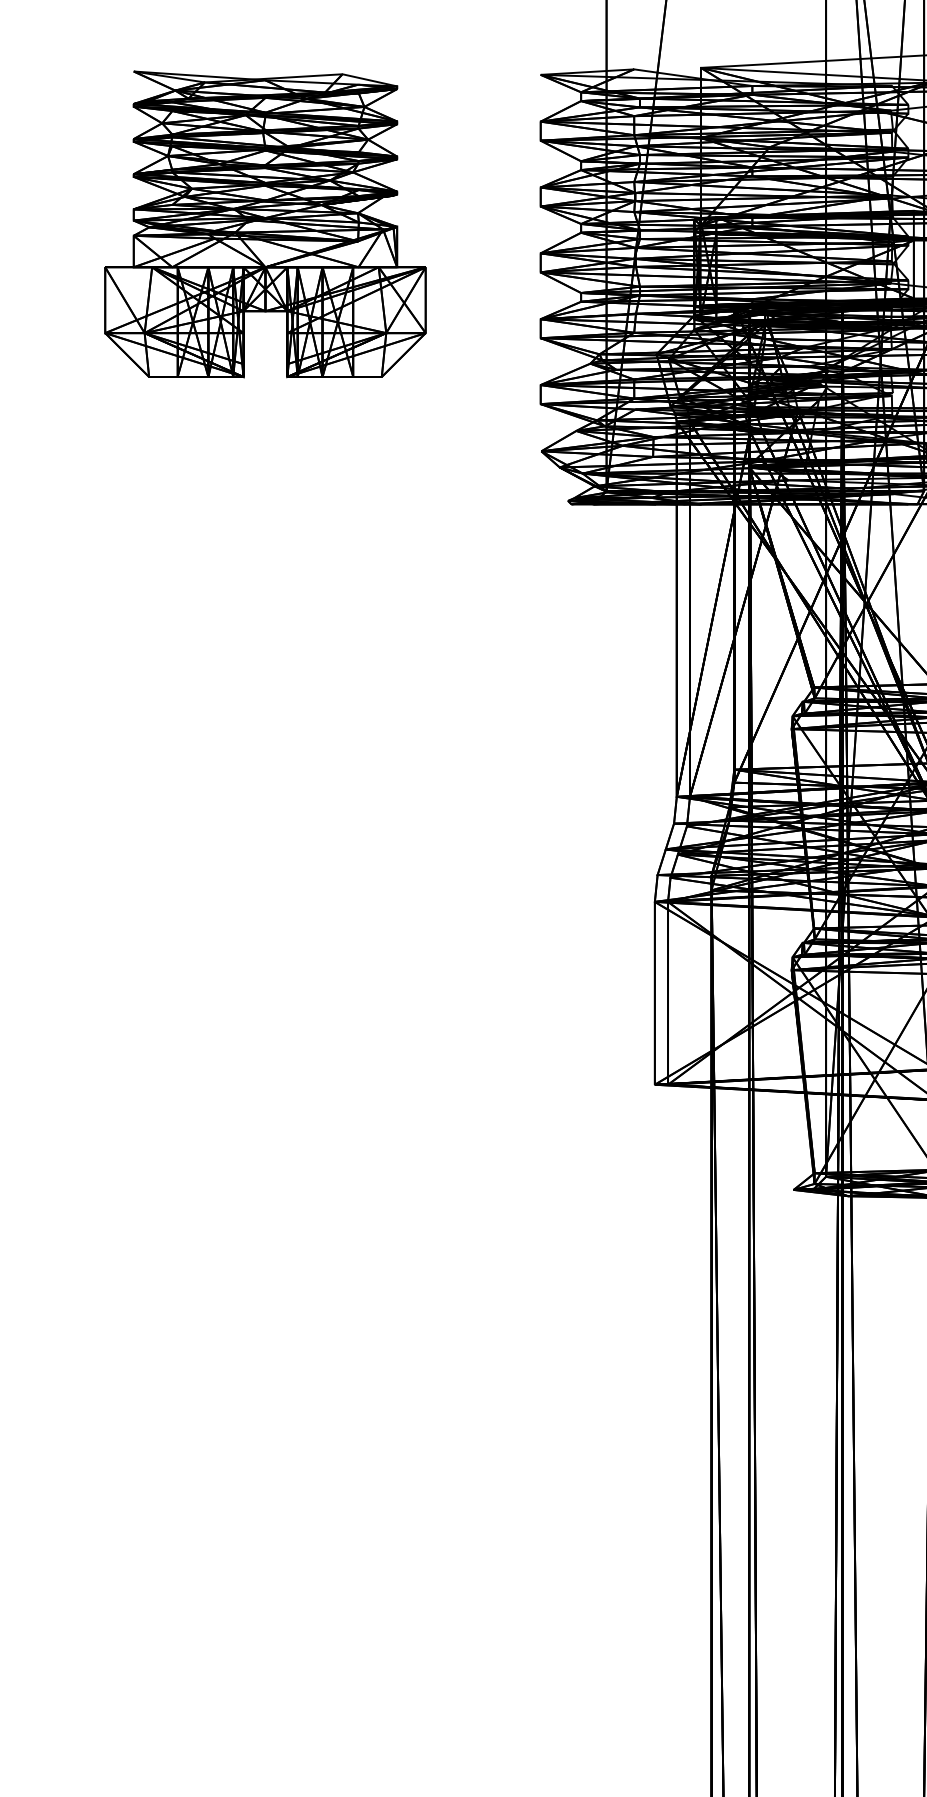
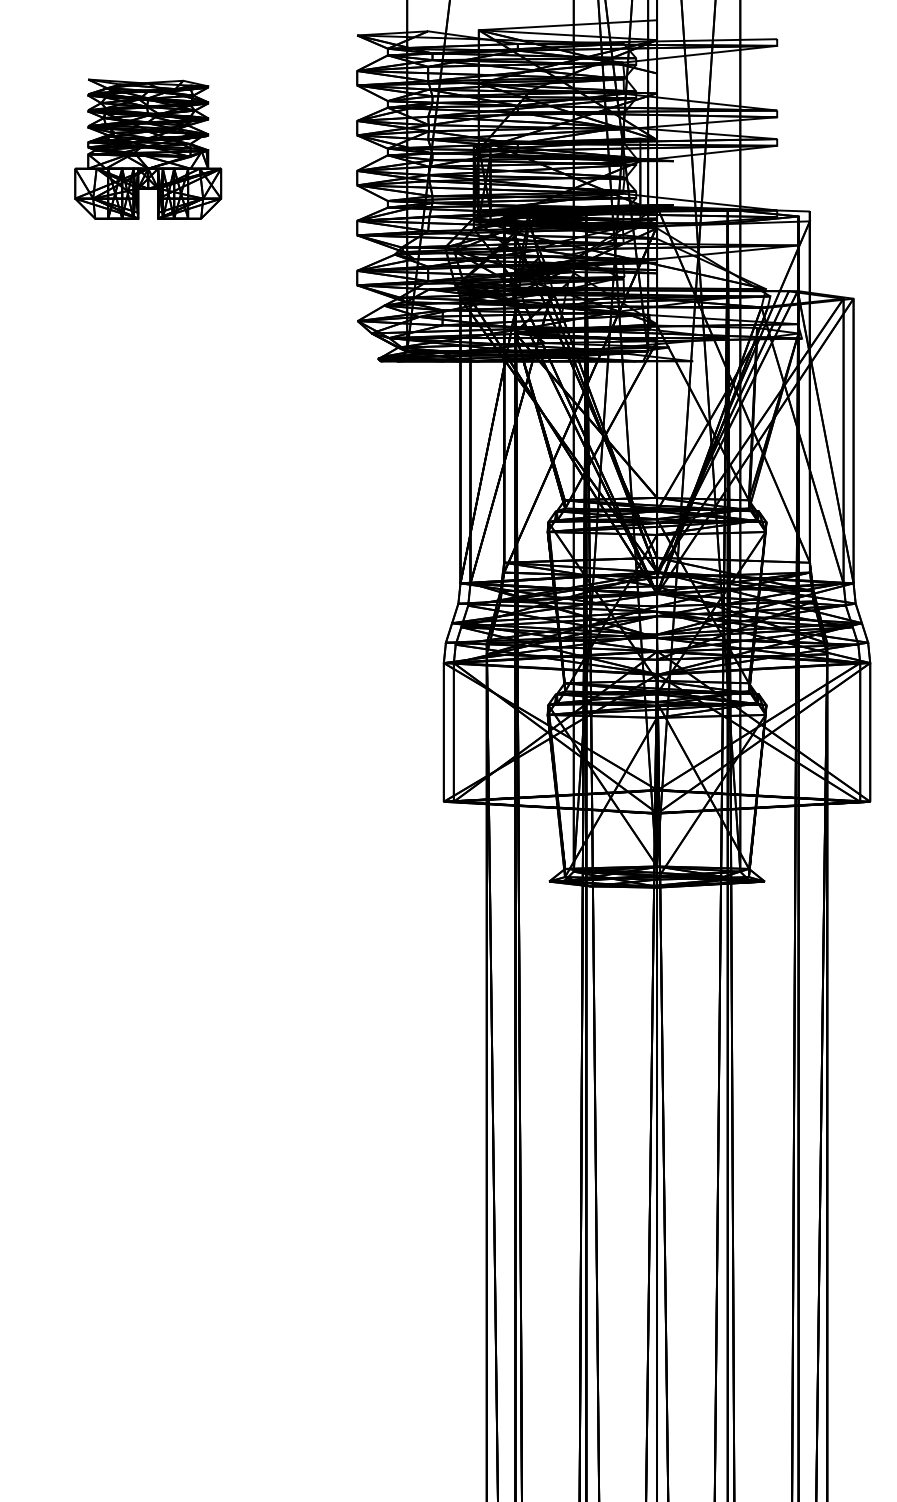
part: (264, 225) -> (147, 149), size x0.6

